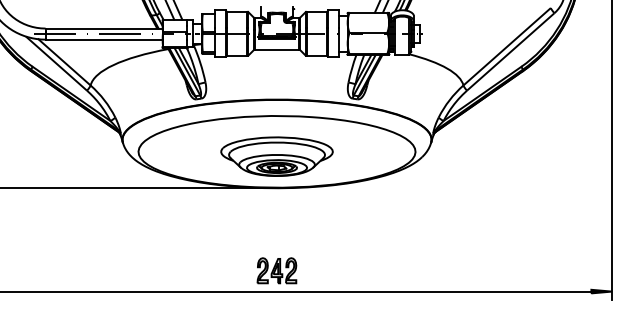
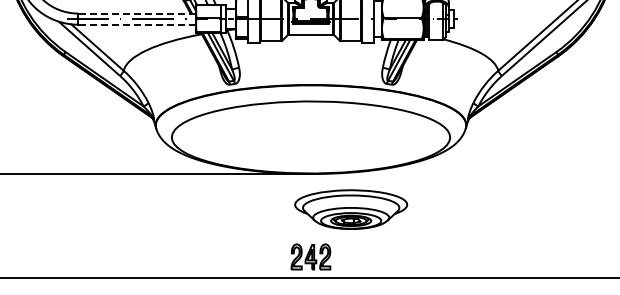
line: (104, 28) -> (137, 13), solid -> dashed
line: (104, 39) -> (137, 24), solid -> dashed
part: (276, 156) -> (350, 209), moved

